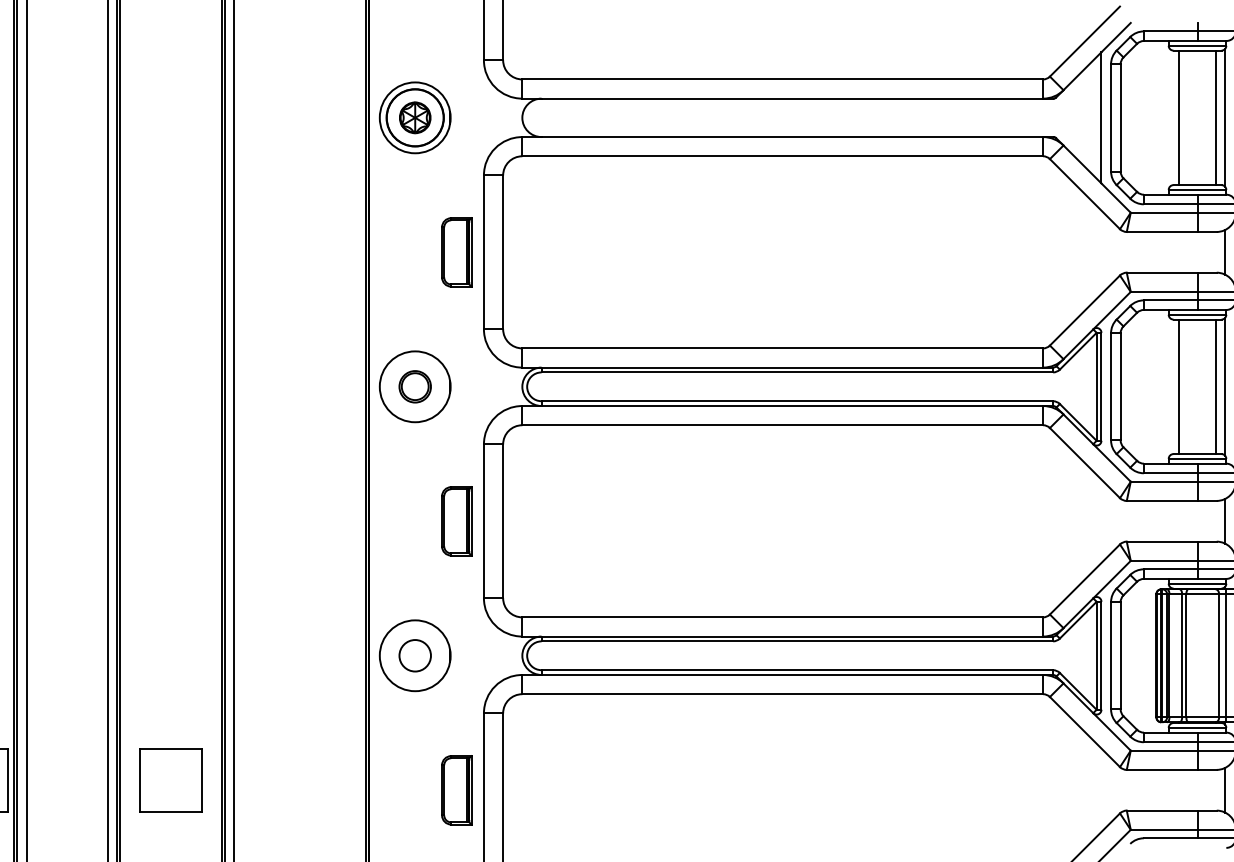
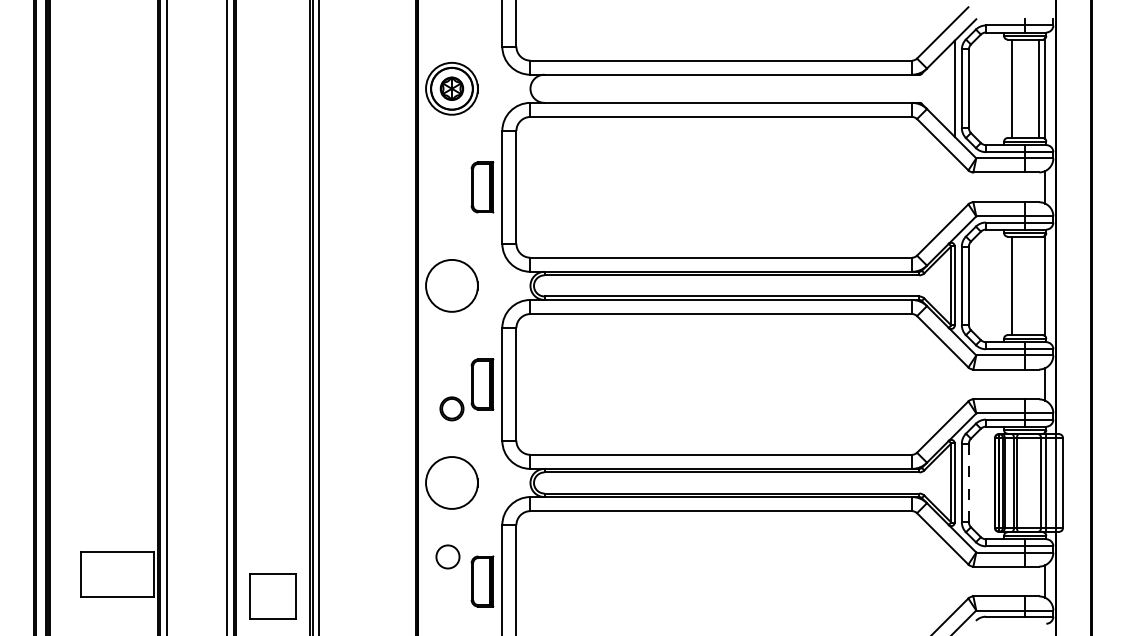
part: (414, 386) -> (451, 408), moved
line: (1215, 386) -> (1038, 285), removed
circle: (414, 655) -> (447, 556), moved
line: (1120, 655) -> (968, 482), solid -> dashed
part: (170, 780) -> (272, 596), moved

